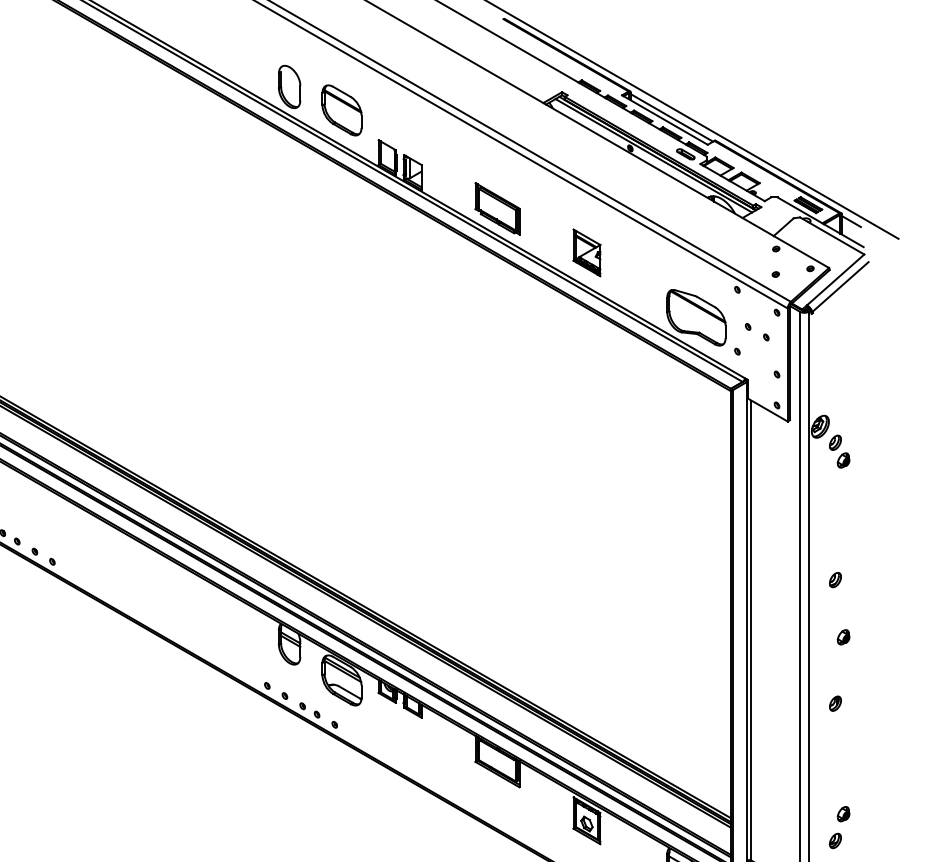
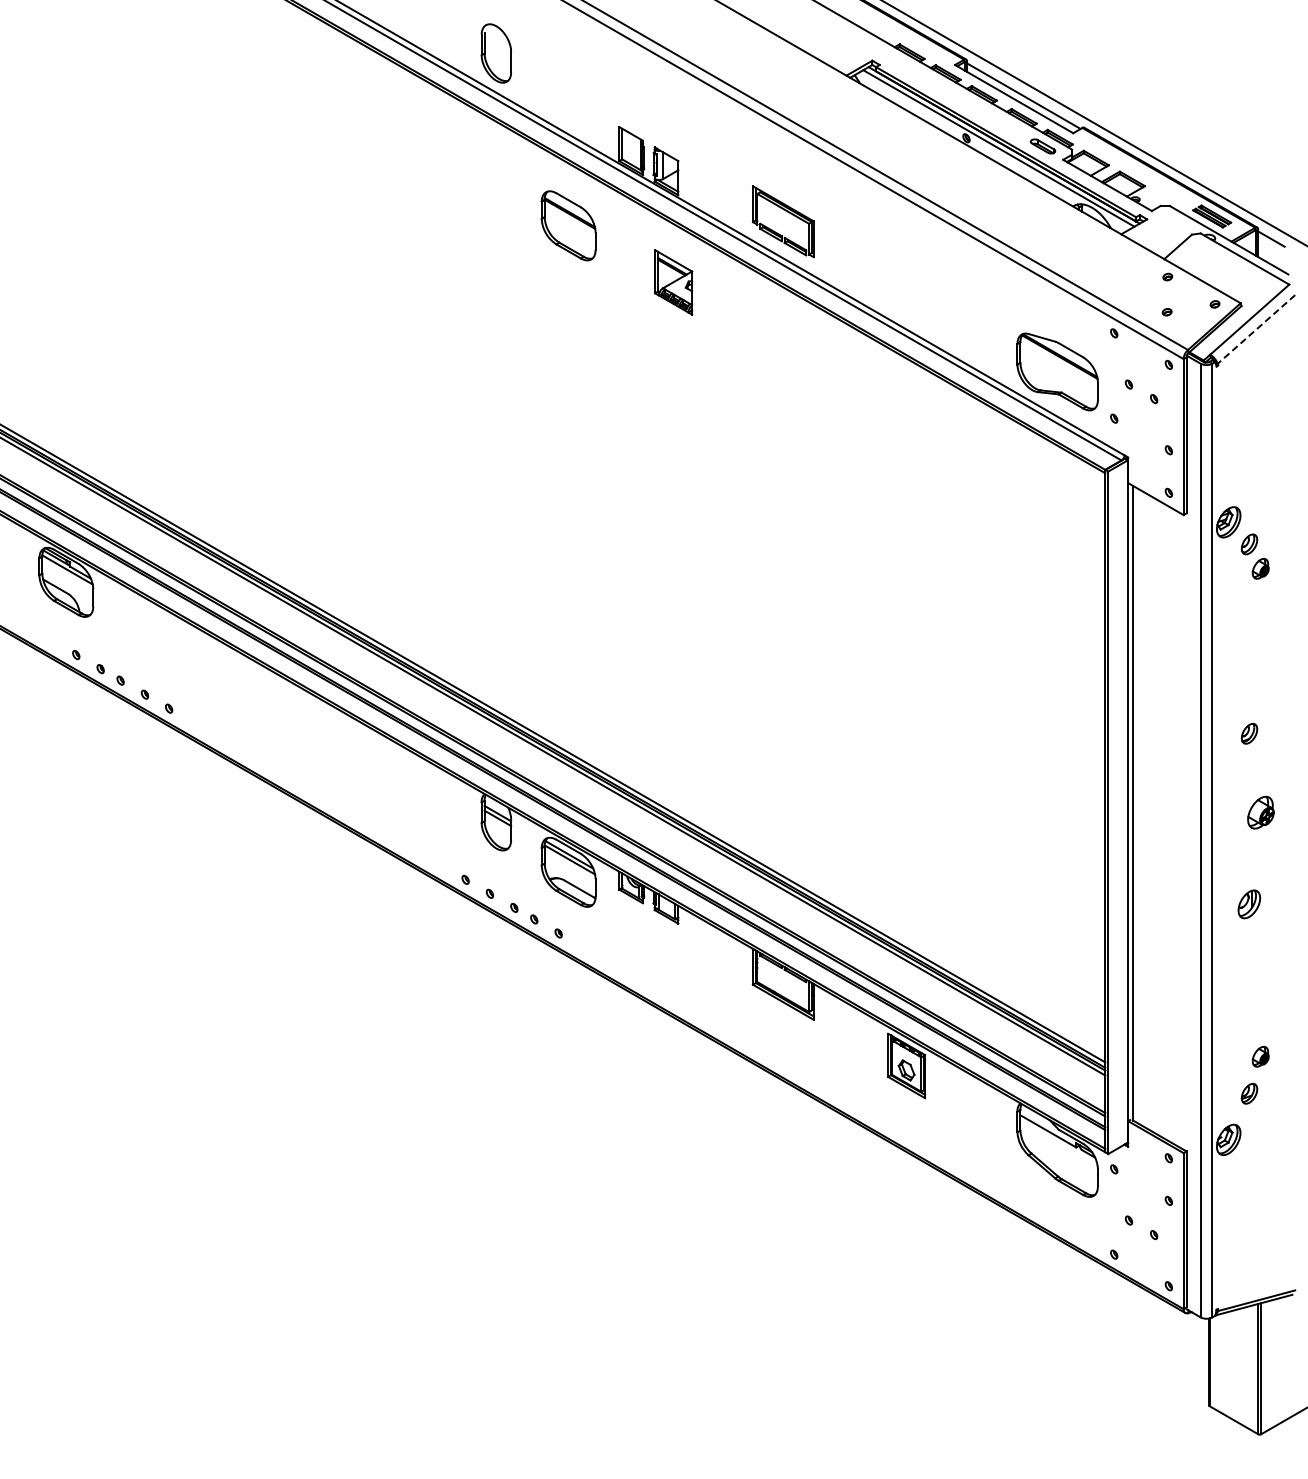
part: (341, 110) -> (568, 225), moved
part: (586, 252) -> (673, 282), moved
line: (840, 287) -> (1256, 329), solid -> dashed
part: (843, 637) -> (1260, 812), size x1.6
part: (835, 703) -> (1249, 904), size x1.4

